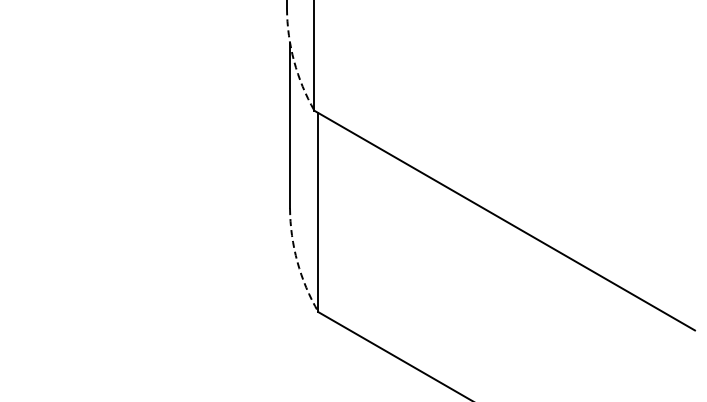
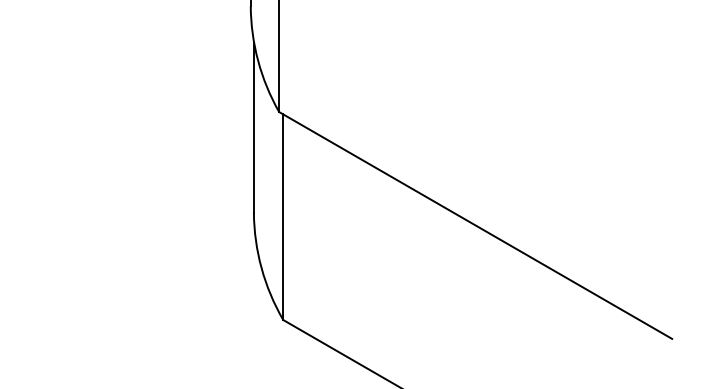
arc: (294, 61) -> (258, 61), dashed -> solid
arc: (297, 261) -> (261, 267), dashed -> solid

